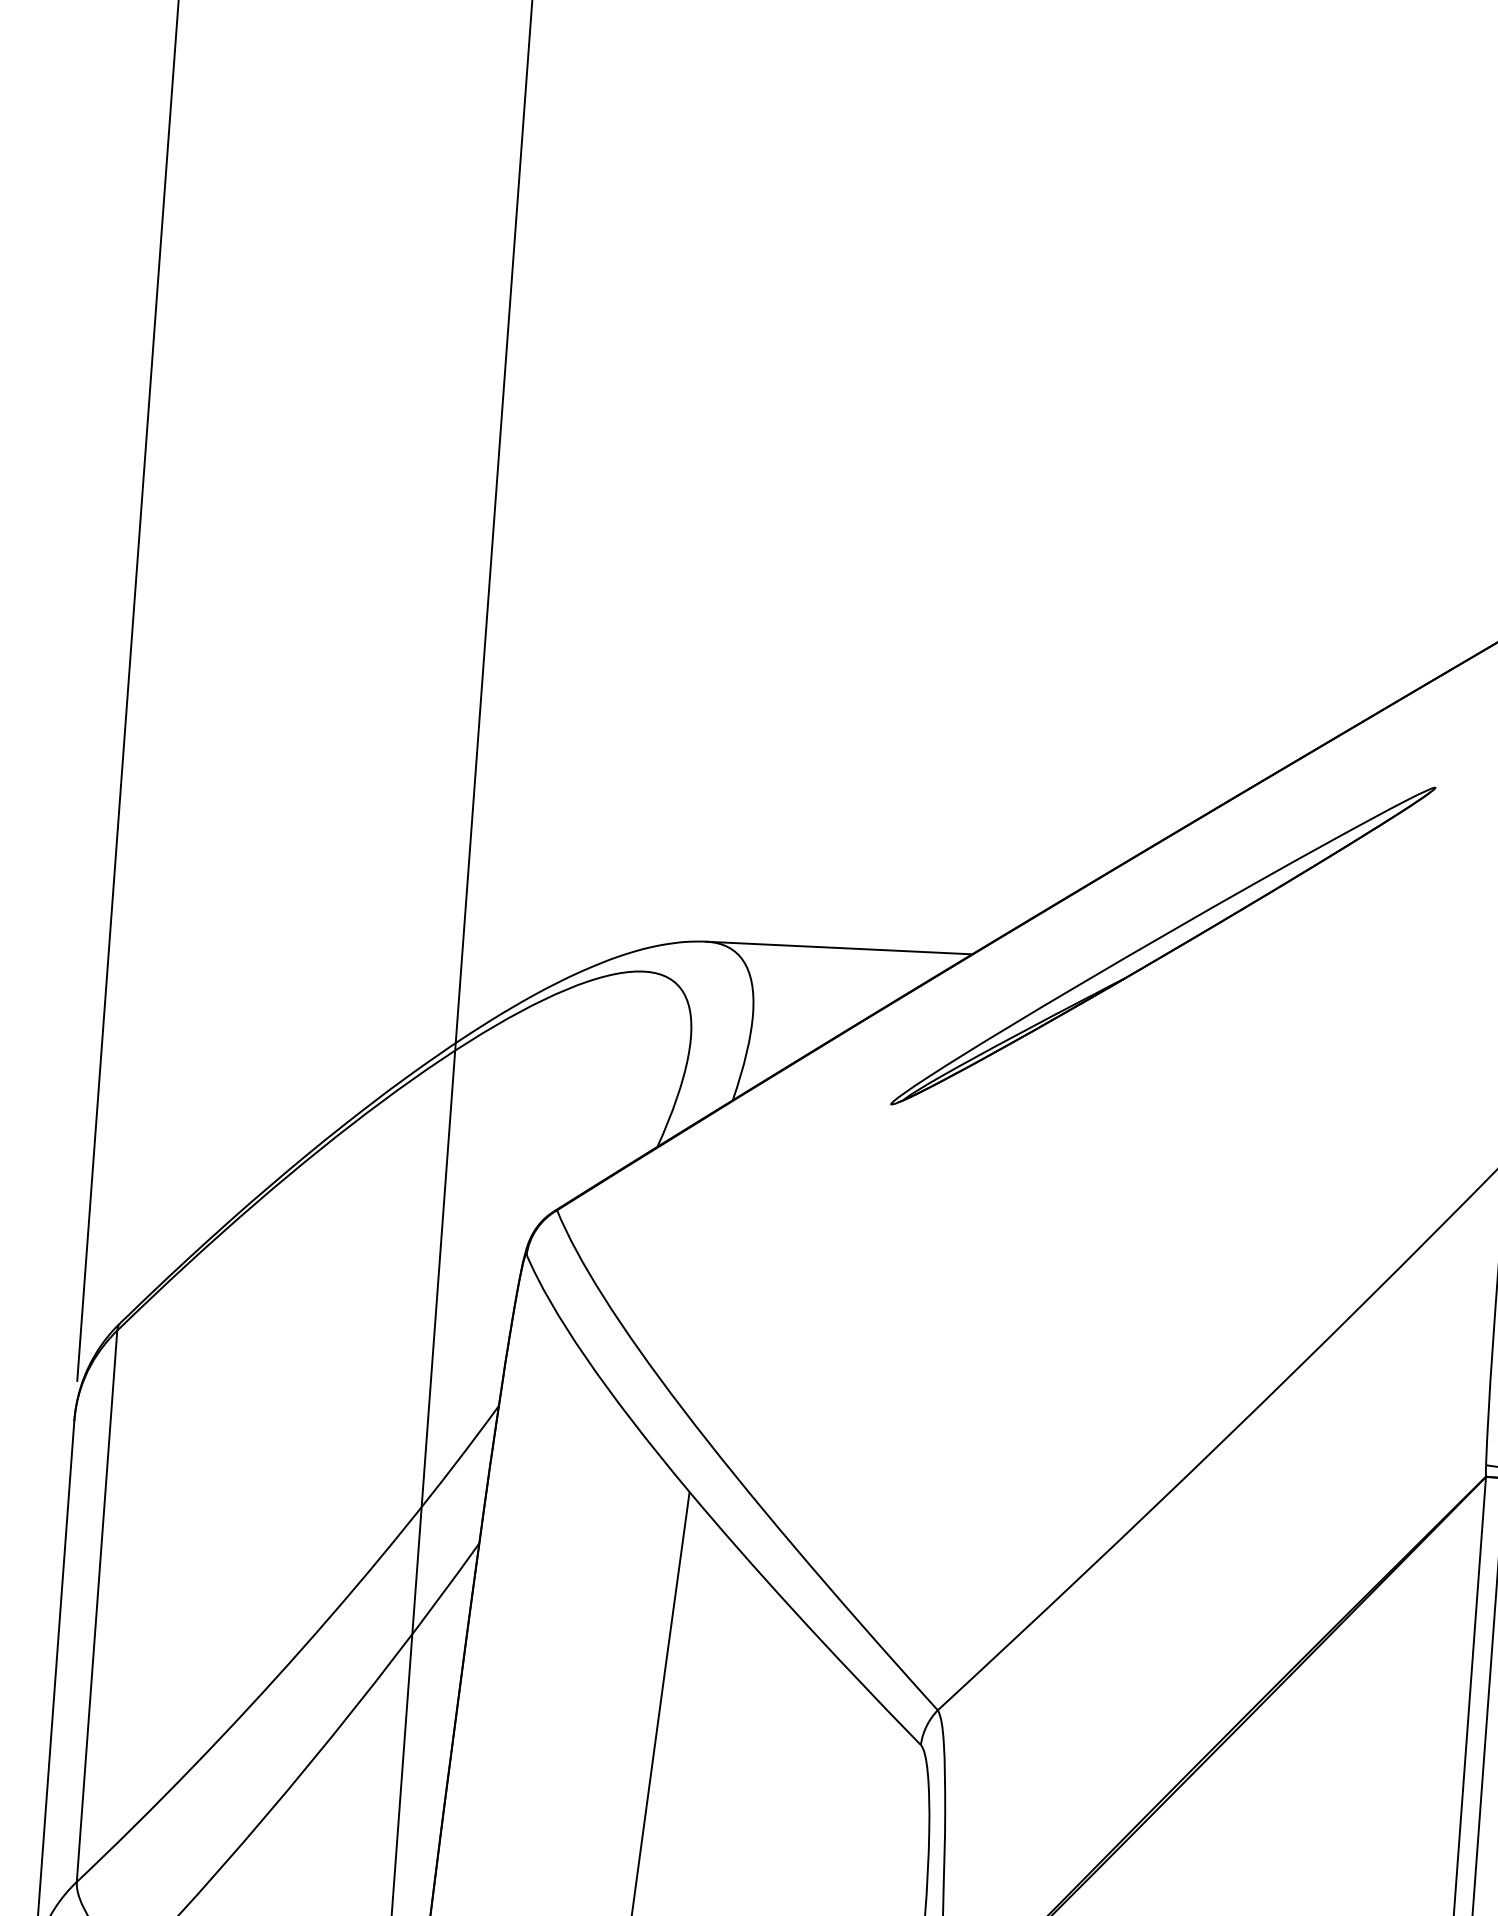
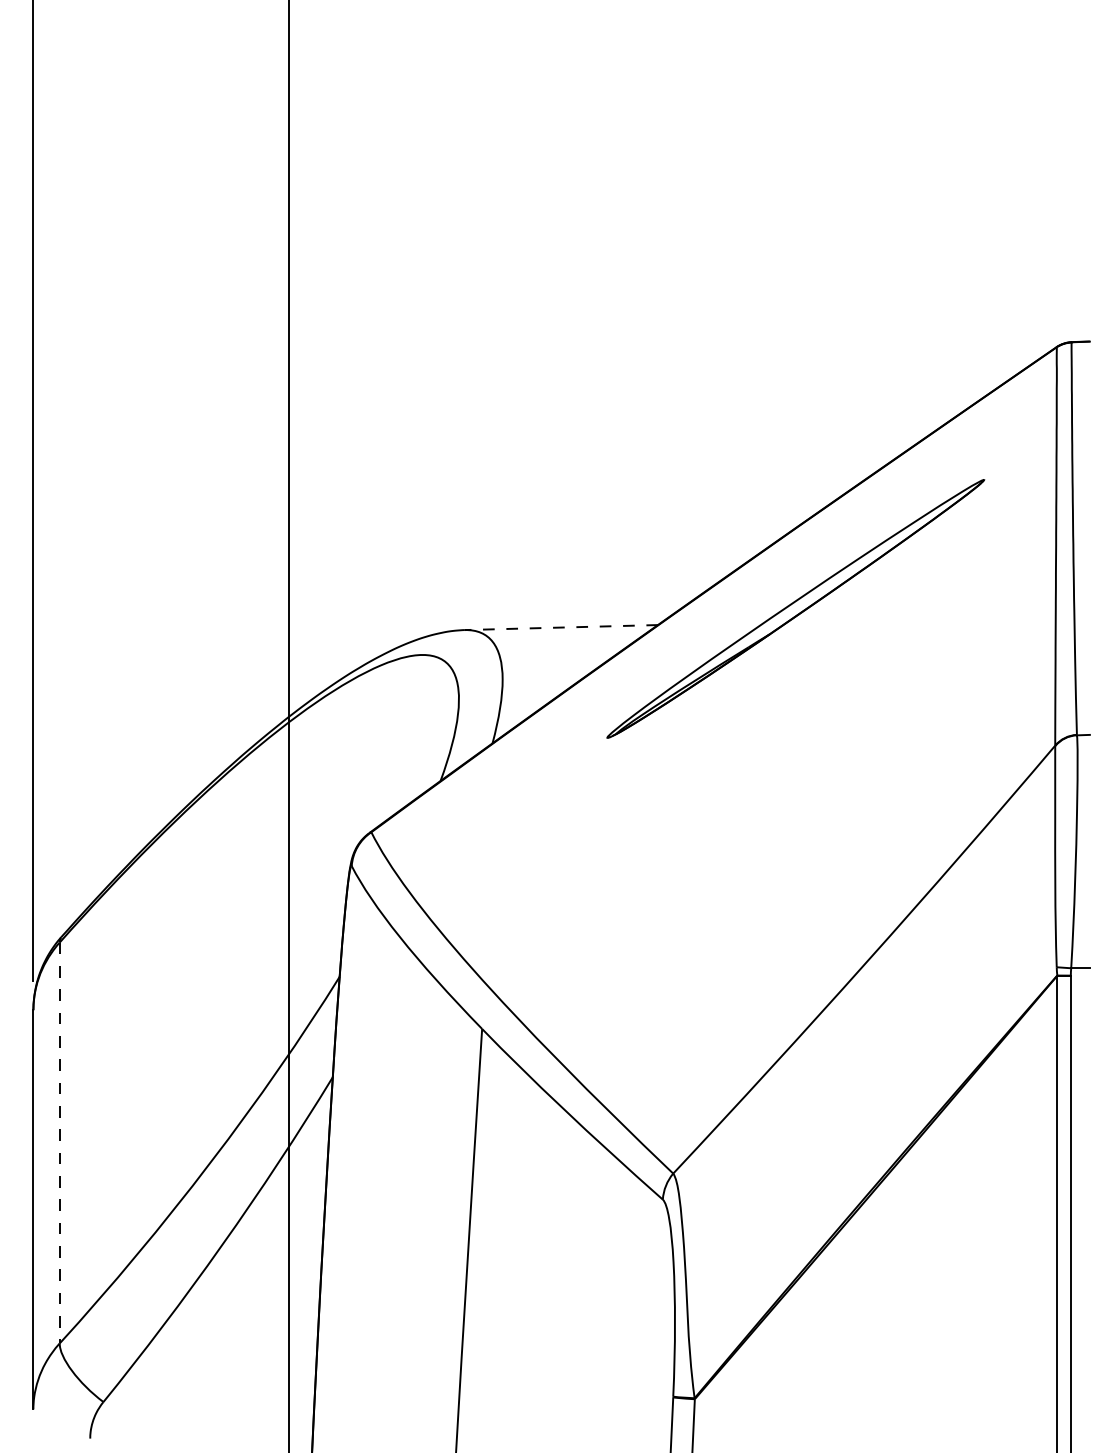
line: (839, 947) -> (561, 627), solid -> dashed
line: (96, 1606) -> (59, 1143), solid -> dashed

